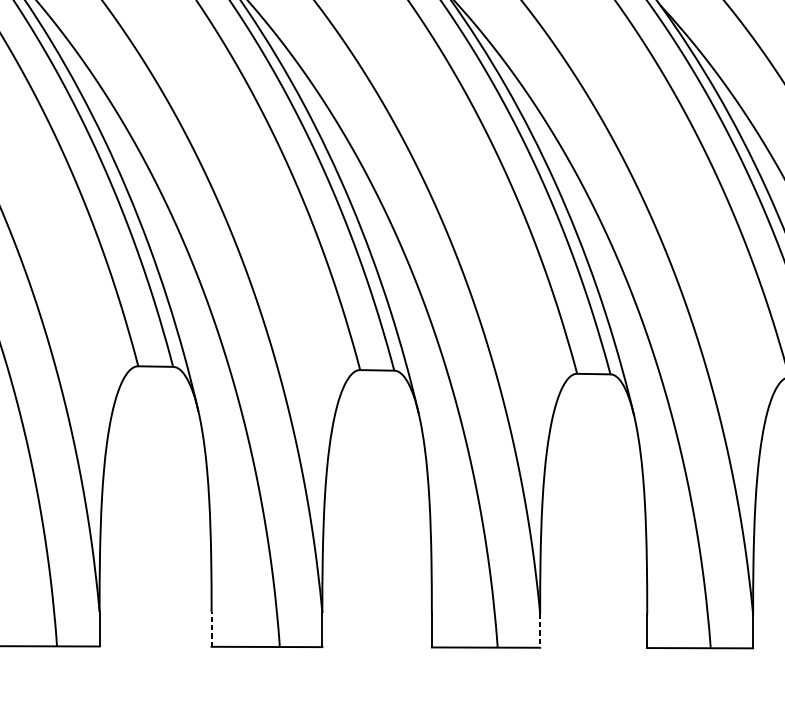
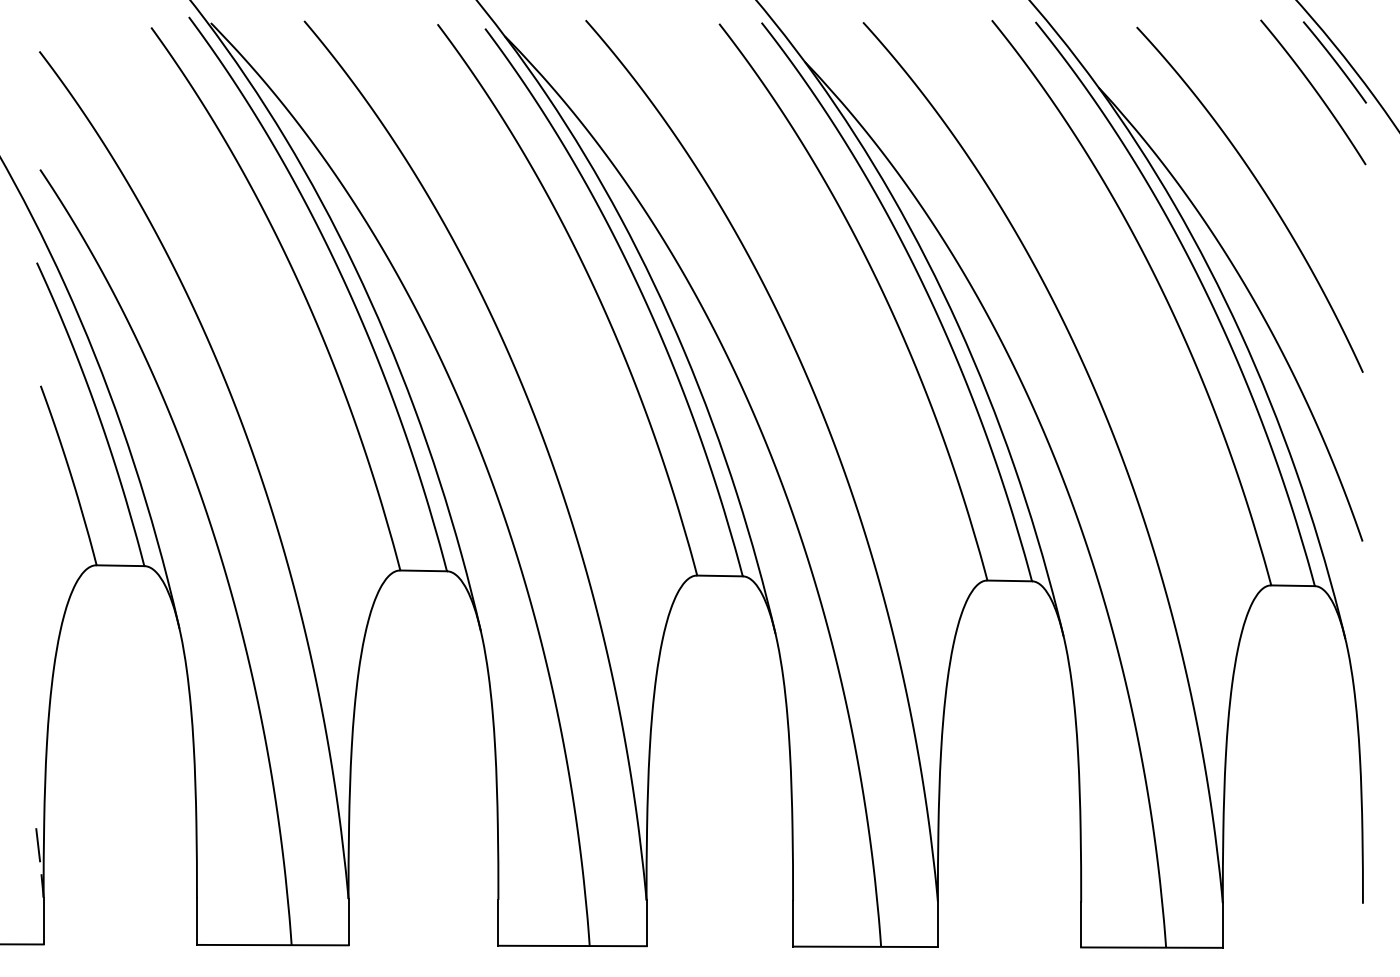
line: (211, 629) -> (498, 922), dashed -> solid
line: (539, 630) -> (937, 924), dashed -> solid

